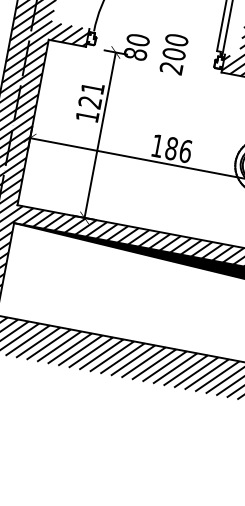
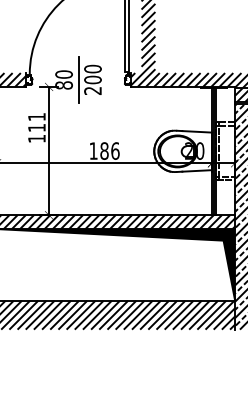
line: (155, 50) -> (78, 79), added
text: (89, 102) -> (36, 128), 121 -> 111

